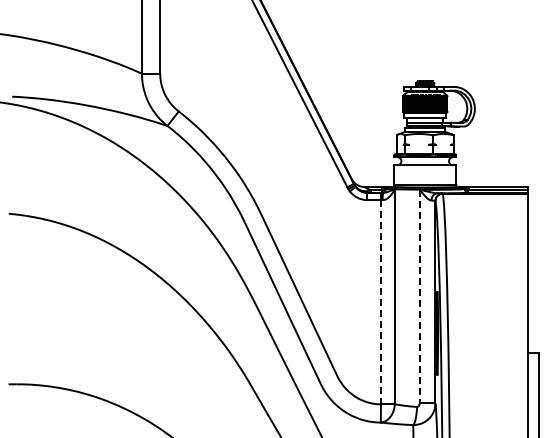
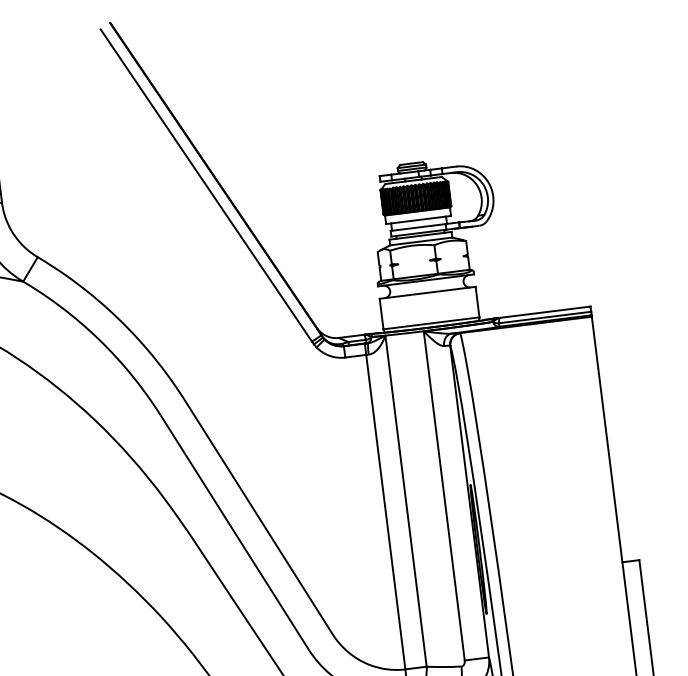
line: (419, 296) -> (443, 495), dashed -> solid
line: (381, 302) -> (386, 512), dashed -> solid

